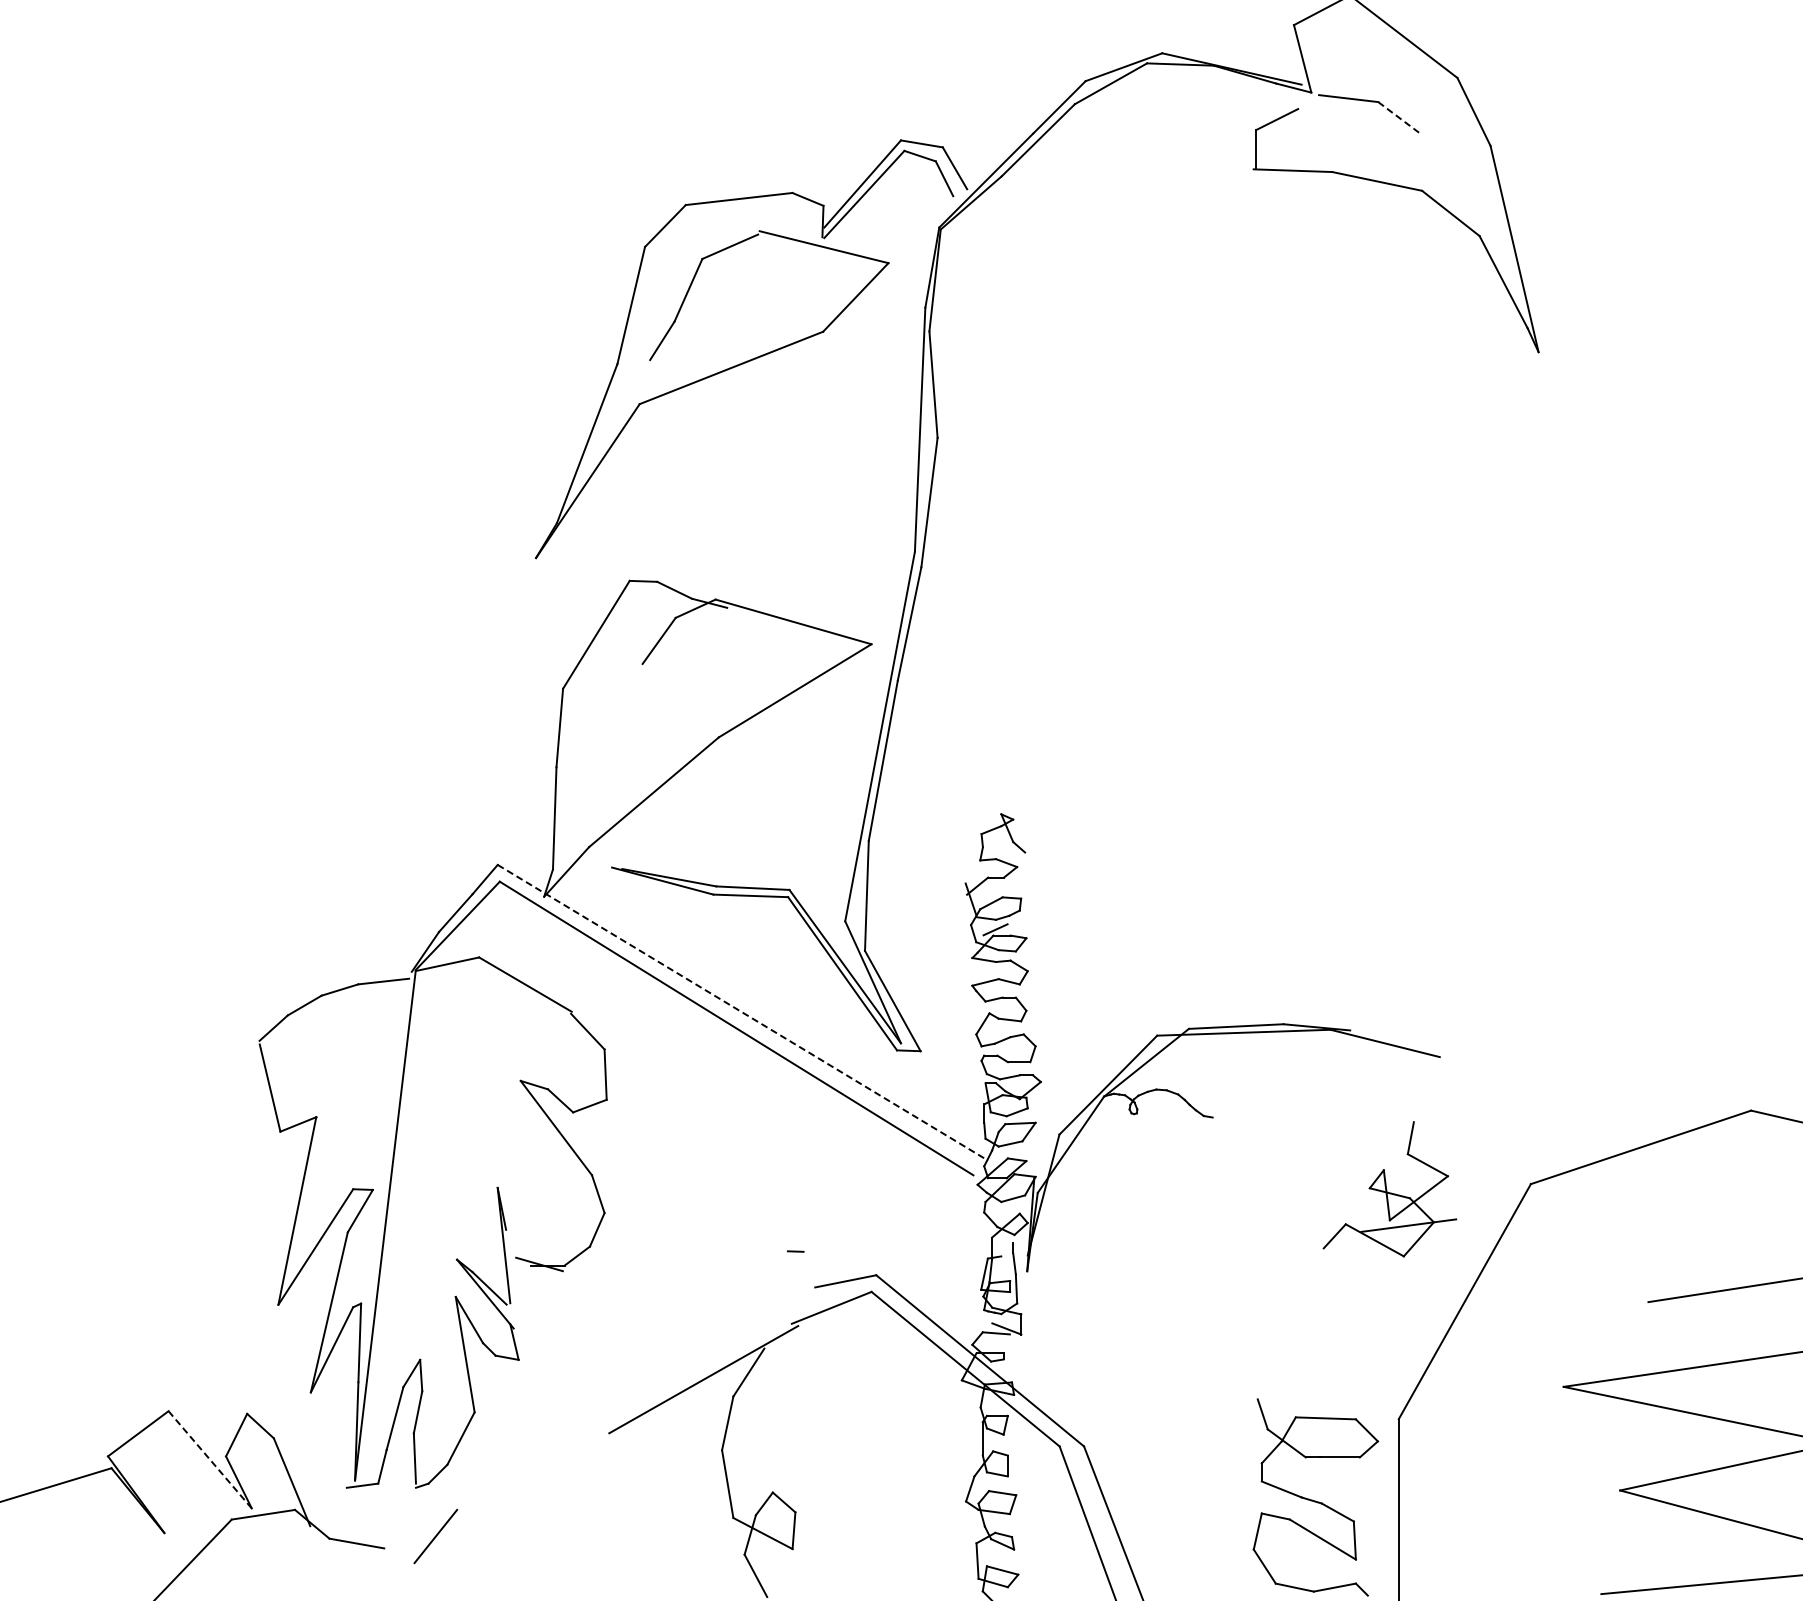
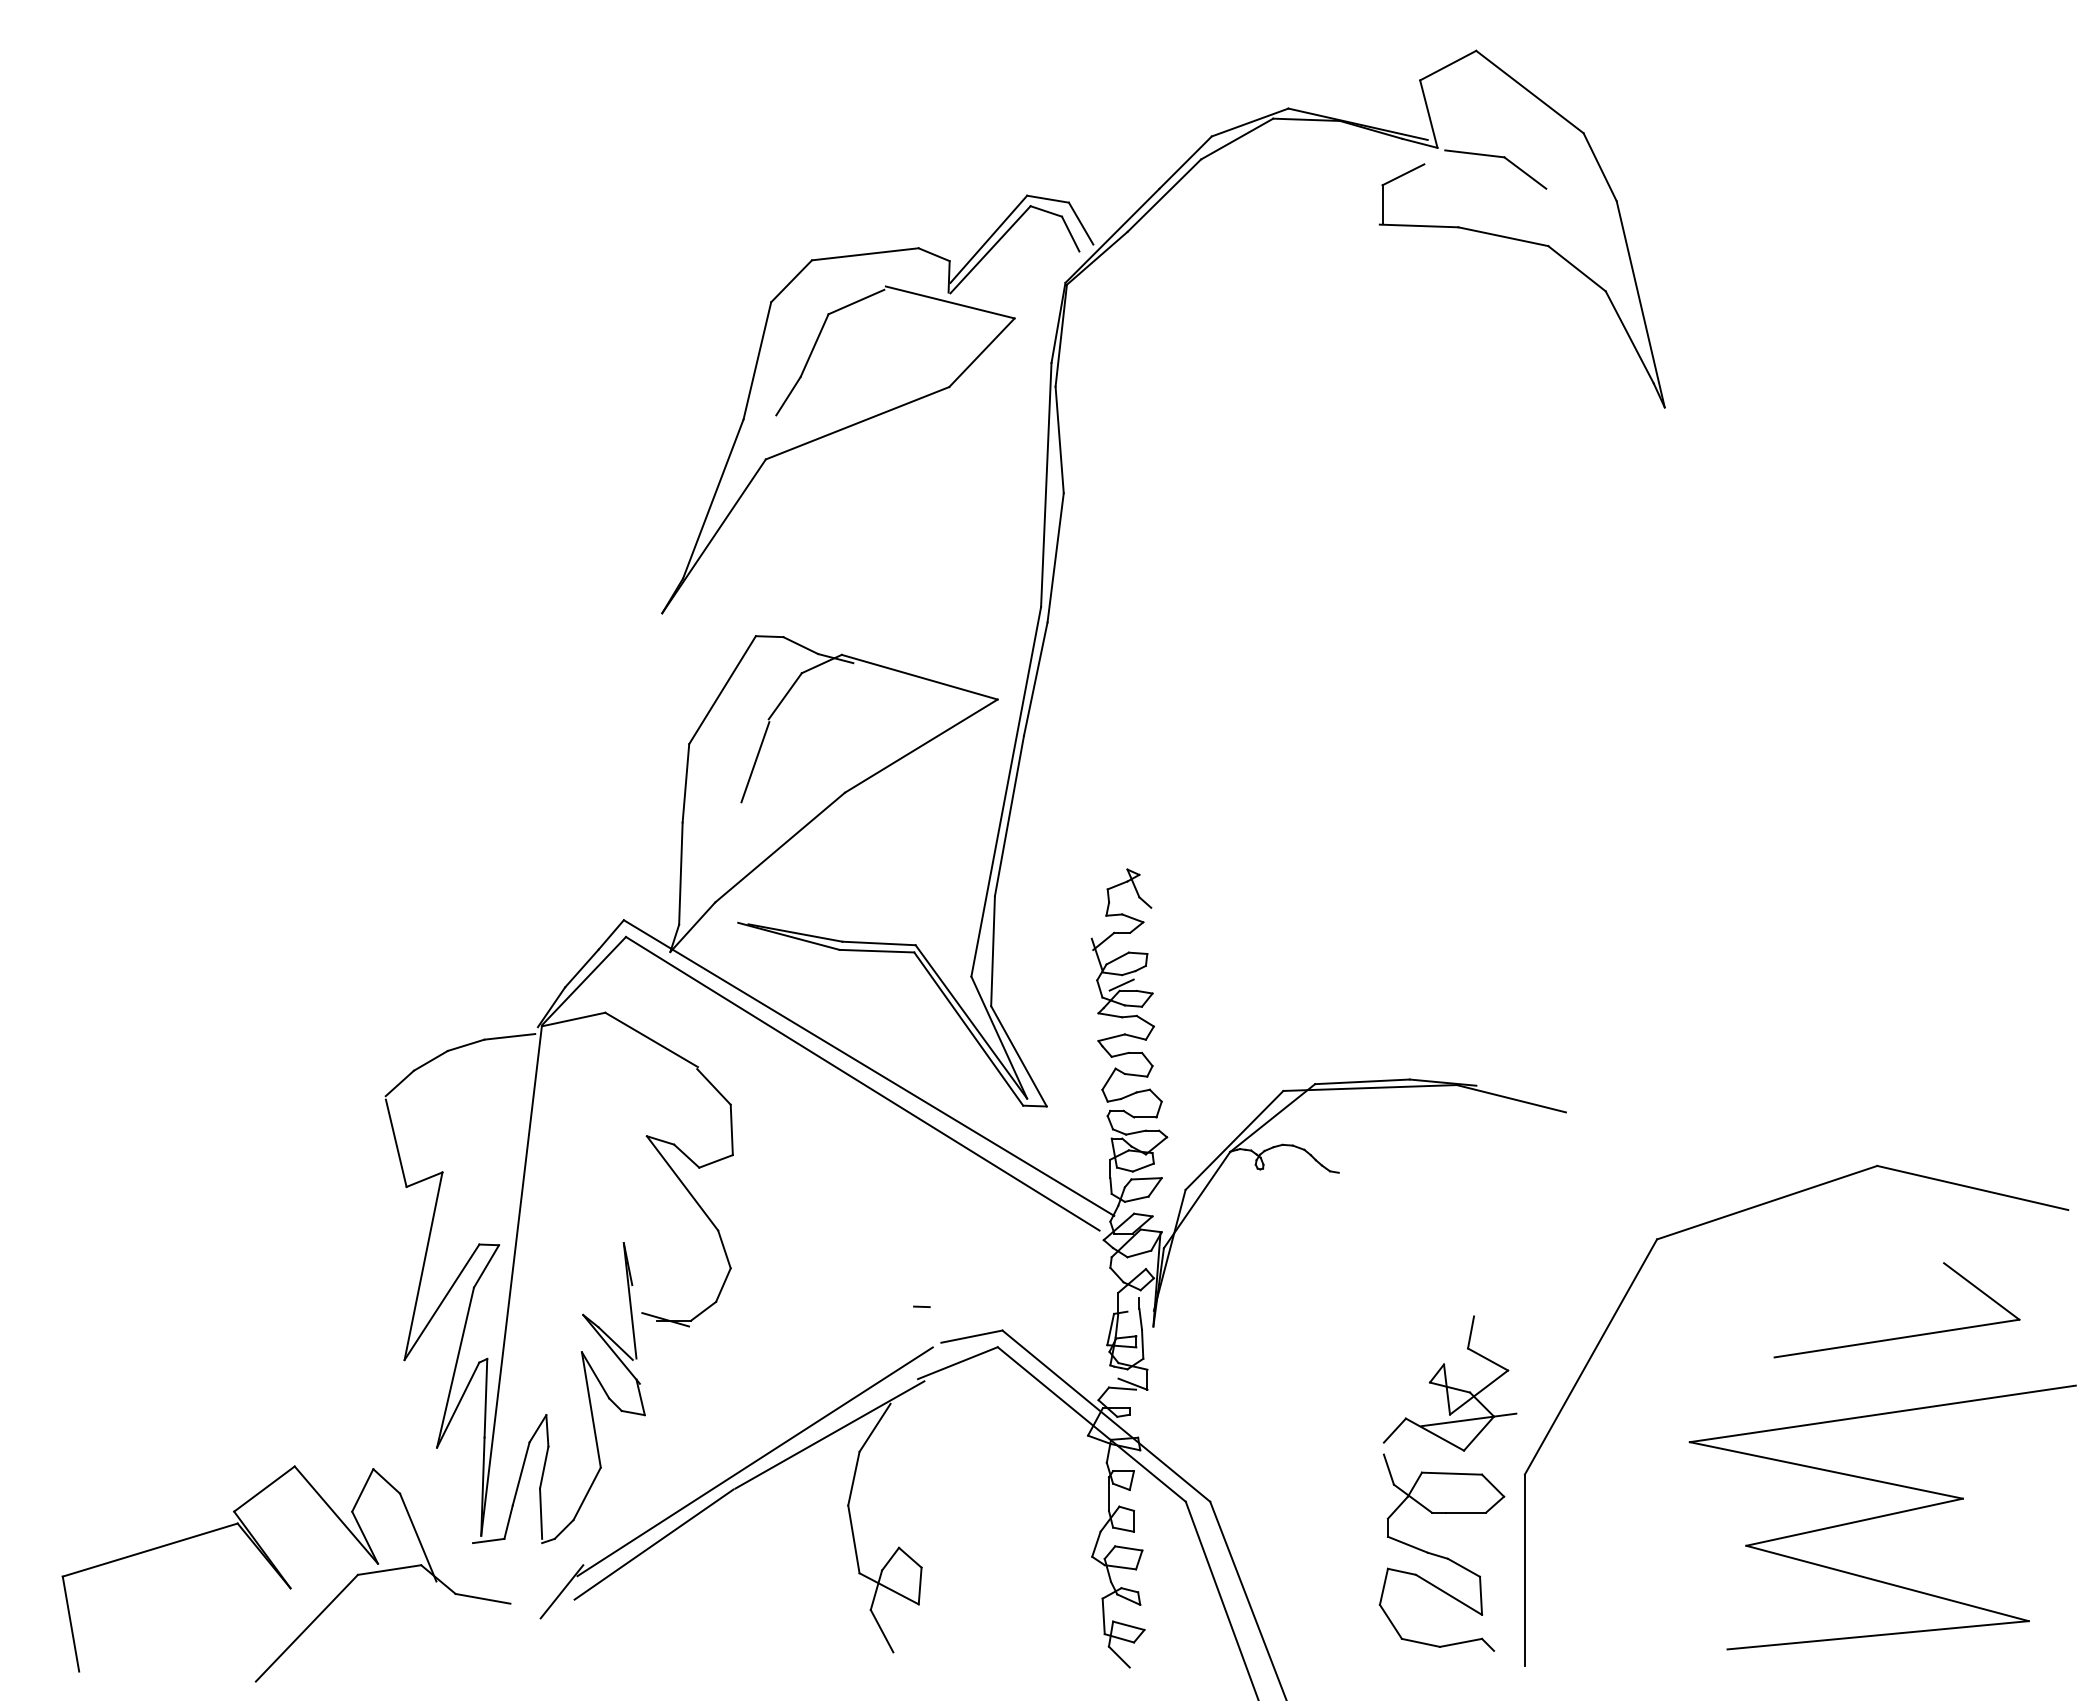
line: (1399, 118) -> (1525, 173), dashed -> solid
line: (629, 707) -> (755, 762), added
line: (743, 1013) -> (869, 1068), dashed -> solid
part: (1389, 1189) -> (1449, 1383), moved
line: (628, 1406) -> (754, 1461), added
line: (210, 1459) -> (336, 1514), dashed -> solid
line: (527, 1489) -> (653, 1544), added

